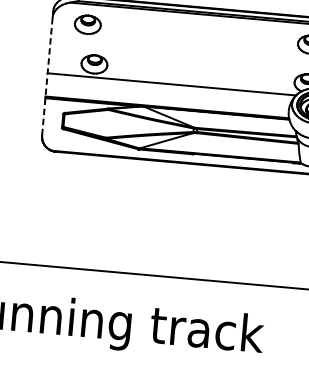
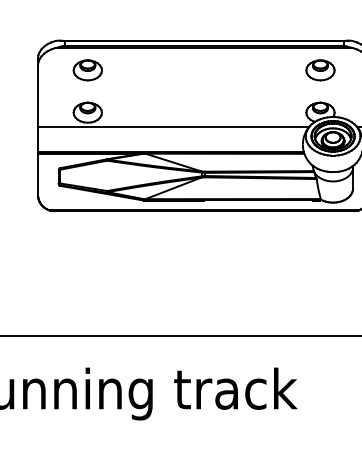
part: (87, 24) -> (87, 70), moved
line: (47, 72) -> (37, 126), dashed -> solid

